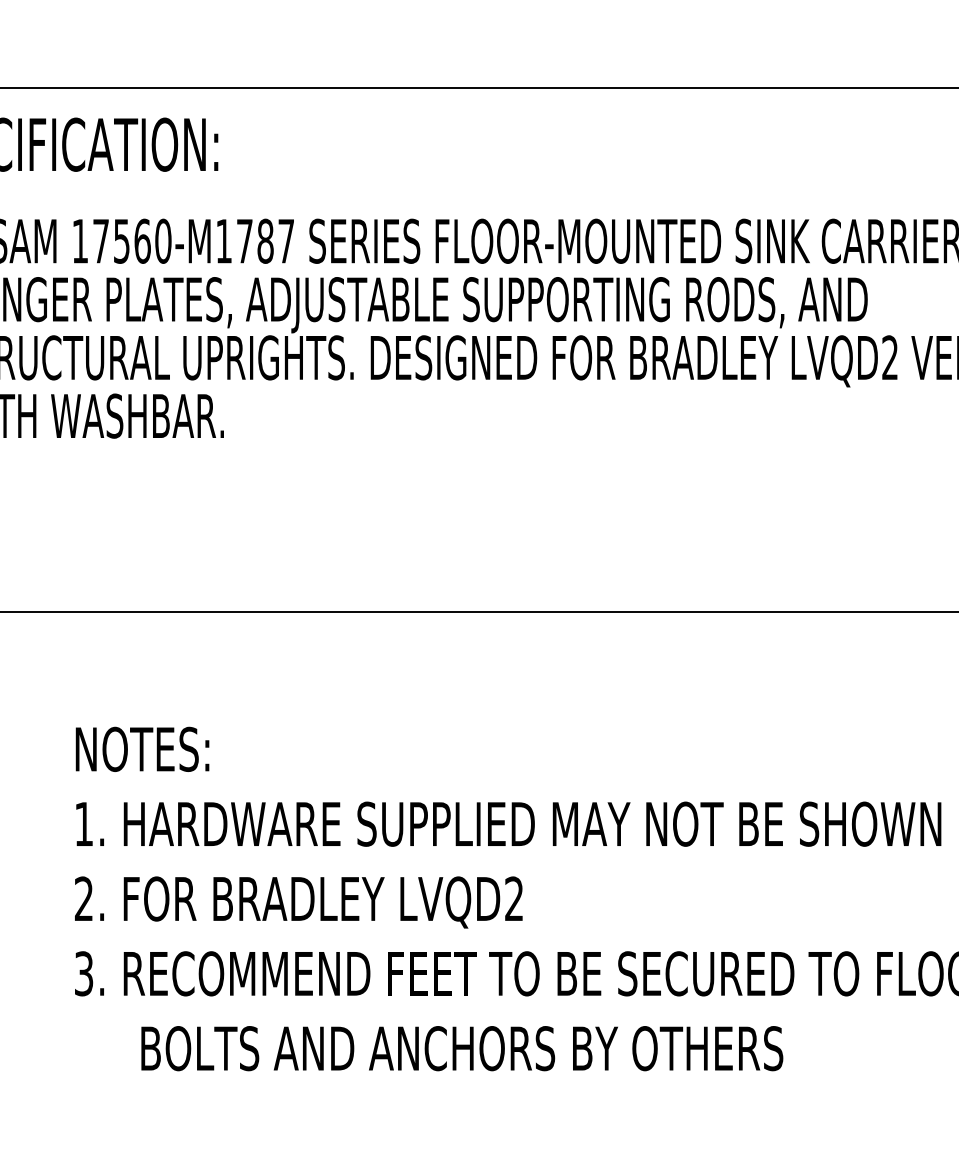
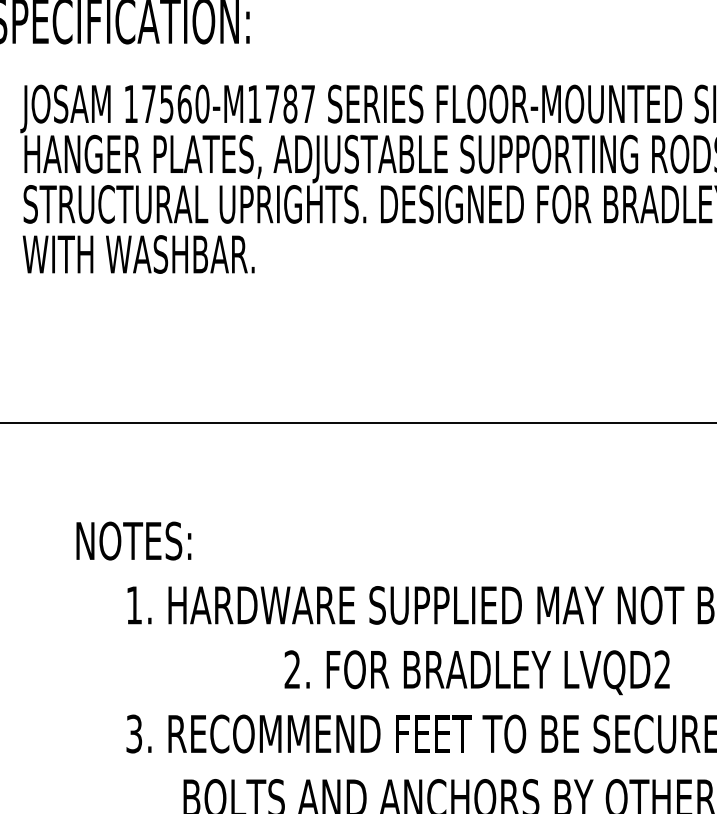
text: (142, 748) -> (133, 540), moved
text: (298, 902) -> (476, 672), moved

